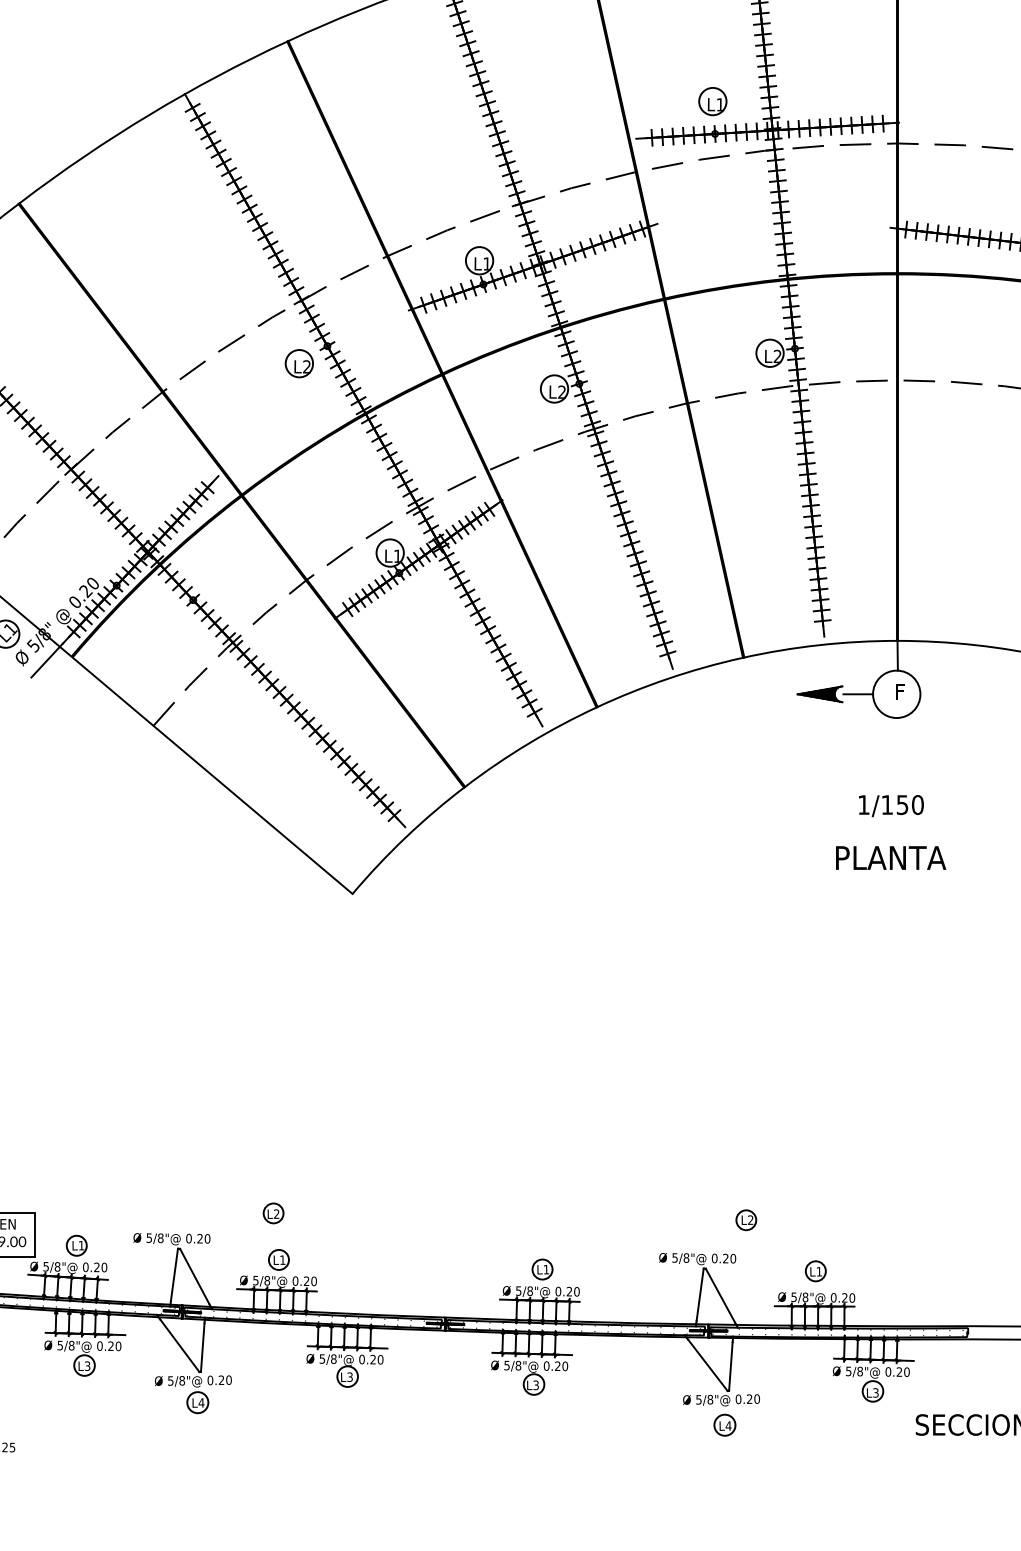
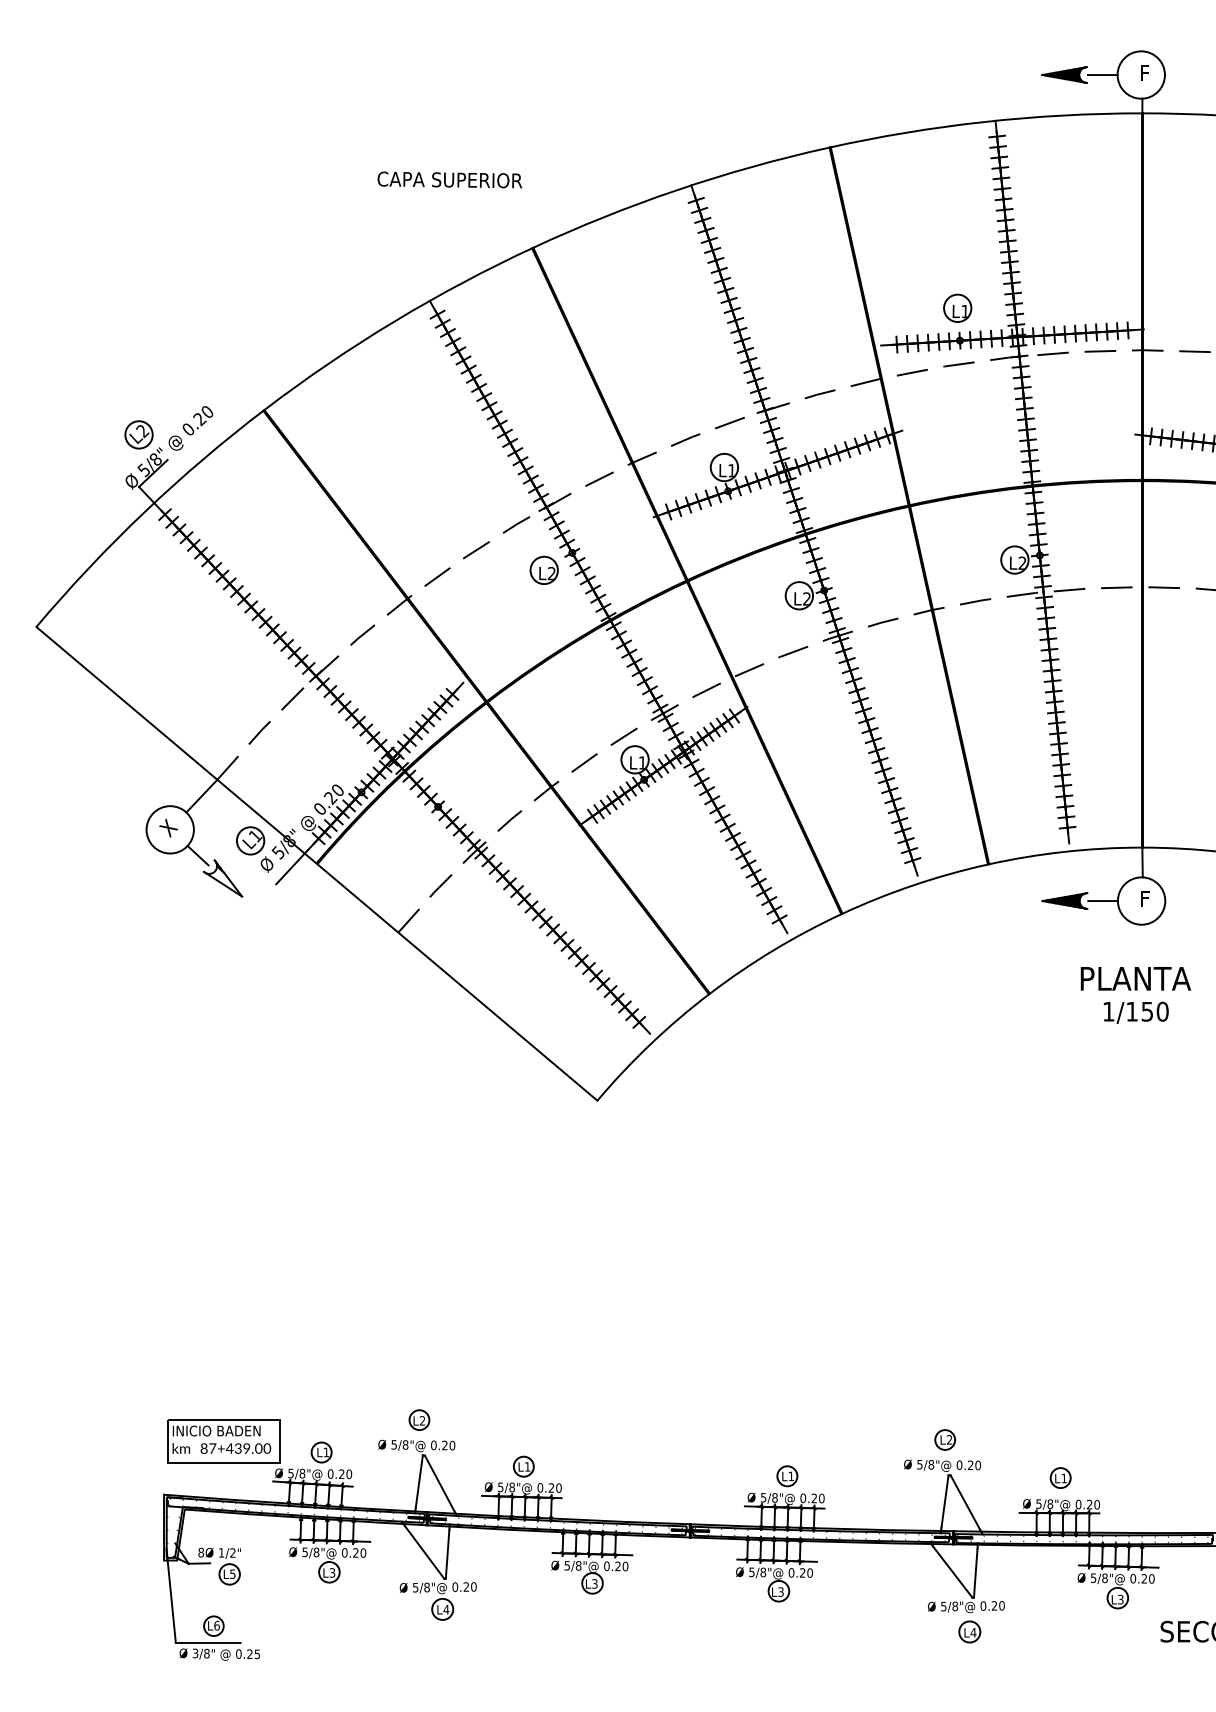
text: (890, 857) -> (1135, 978), moved
part: (273, 1212) -> (419, 1419), moved
part: (745, 1219) -> (944, 1439), moved

